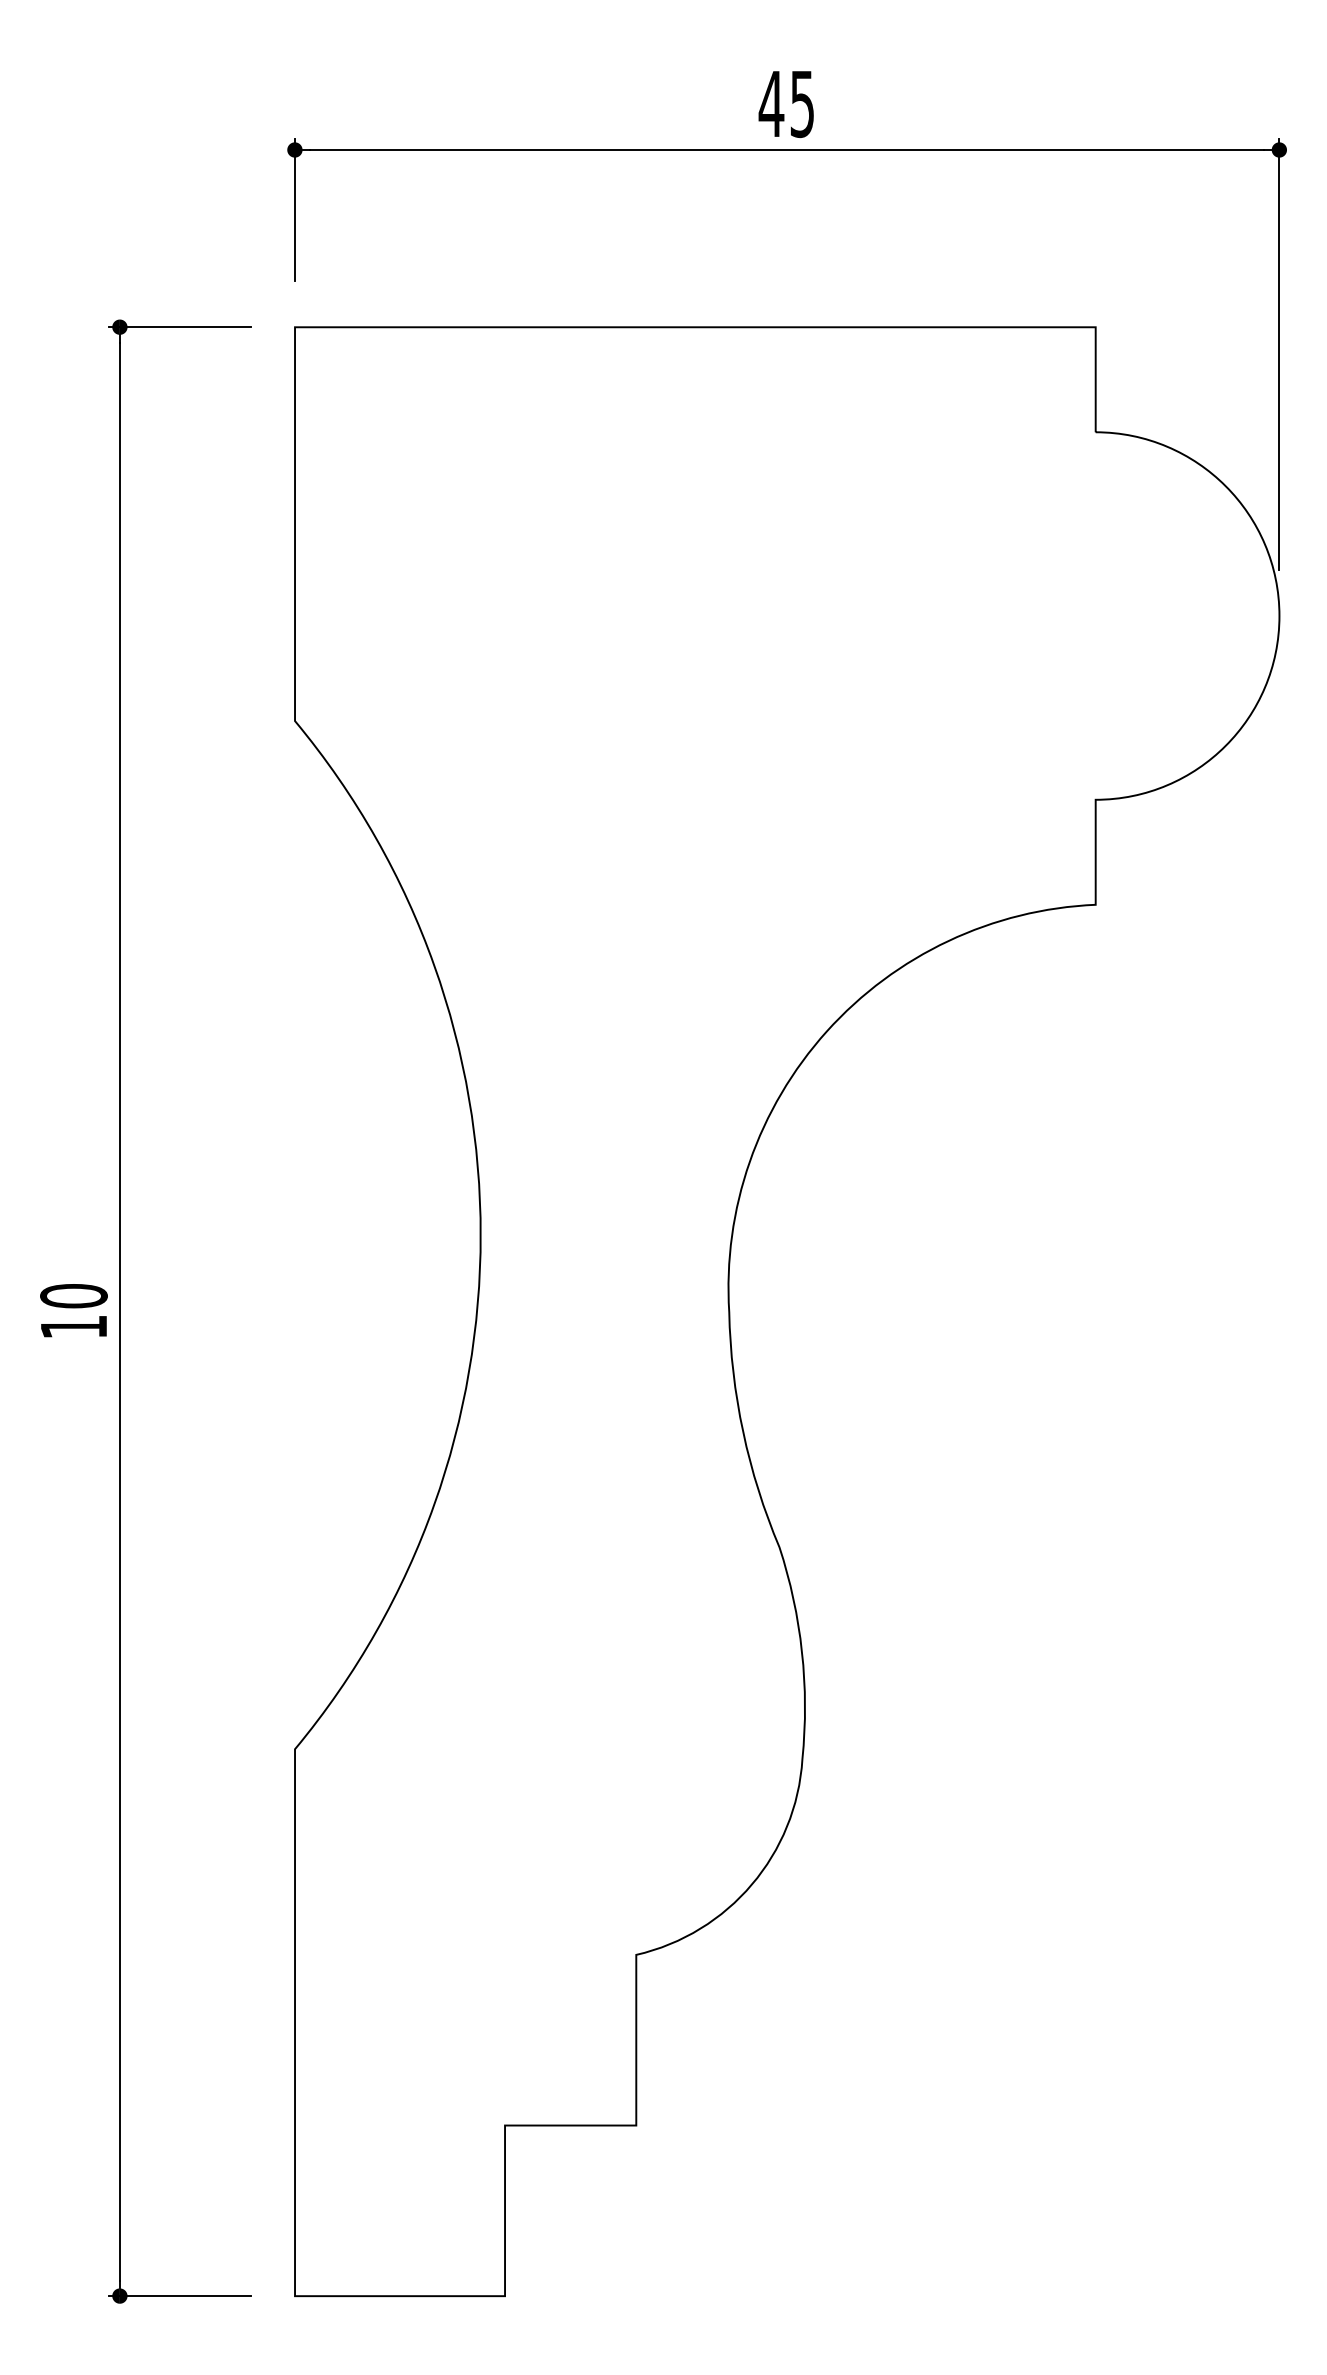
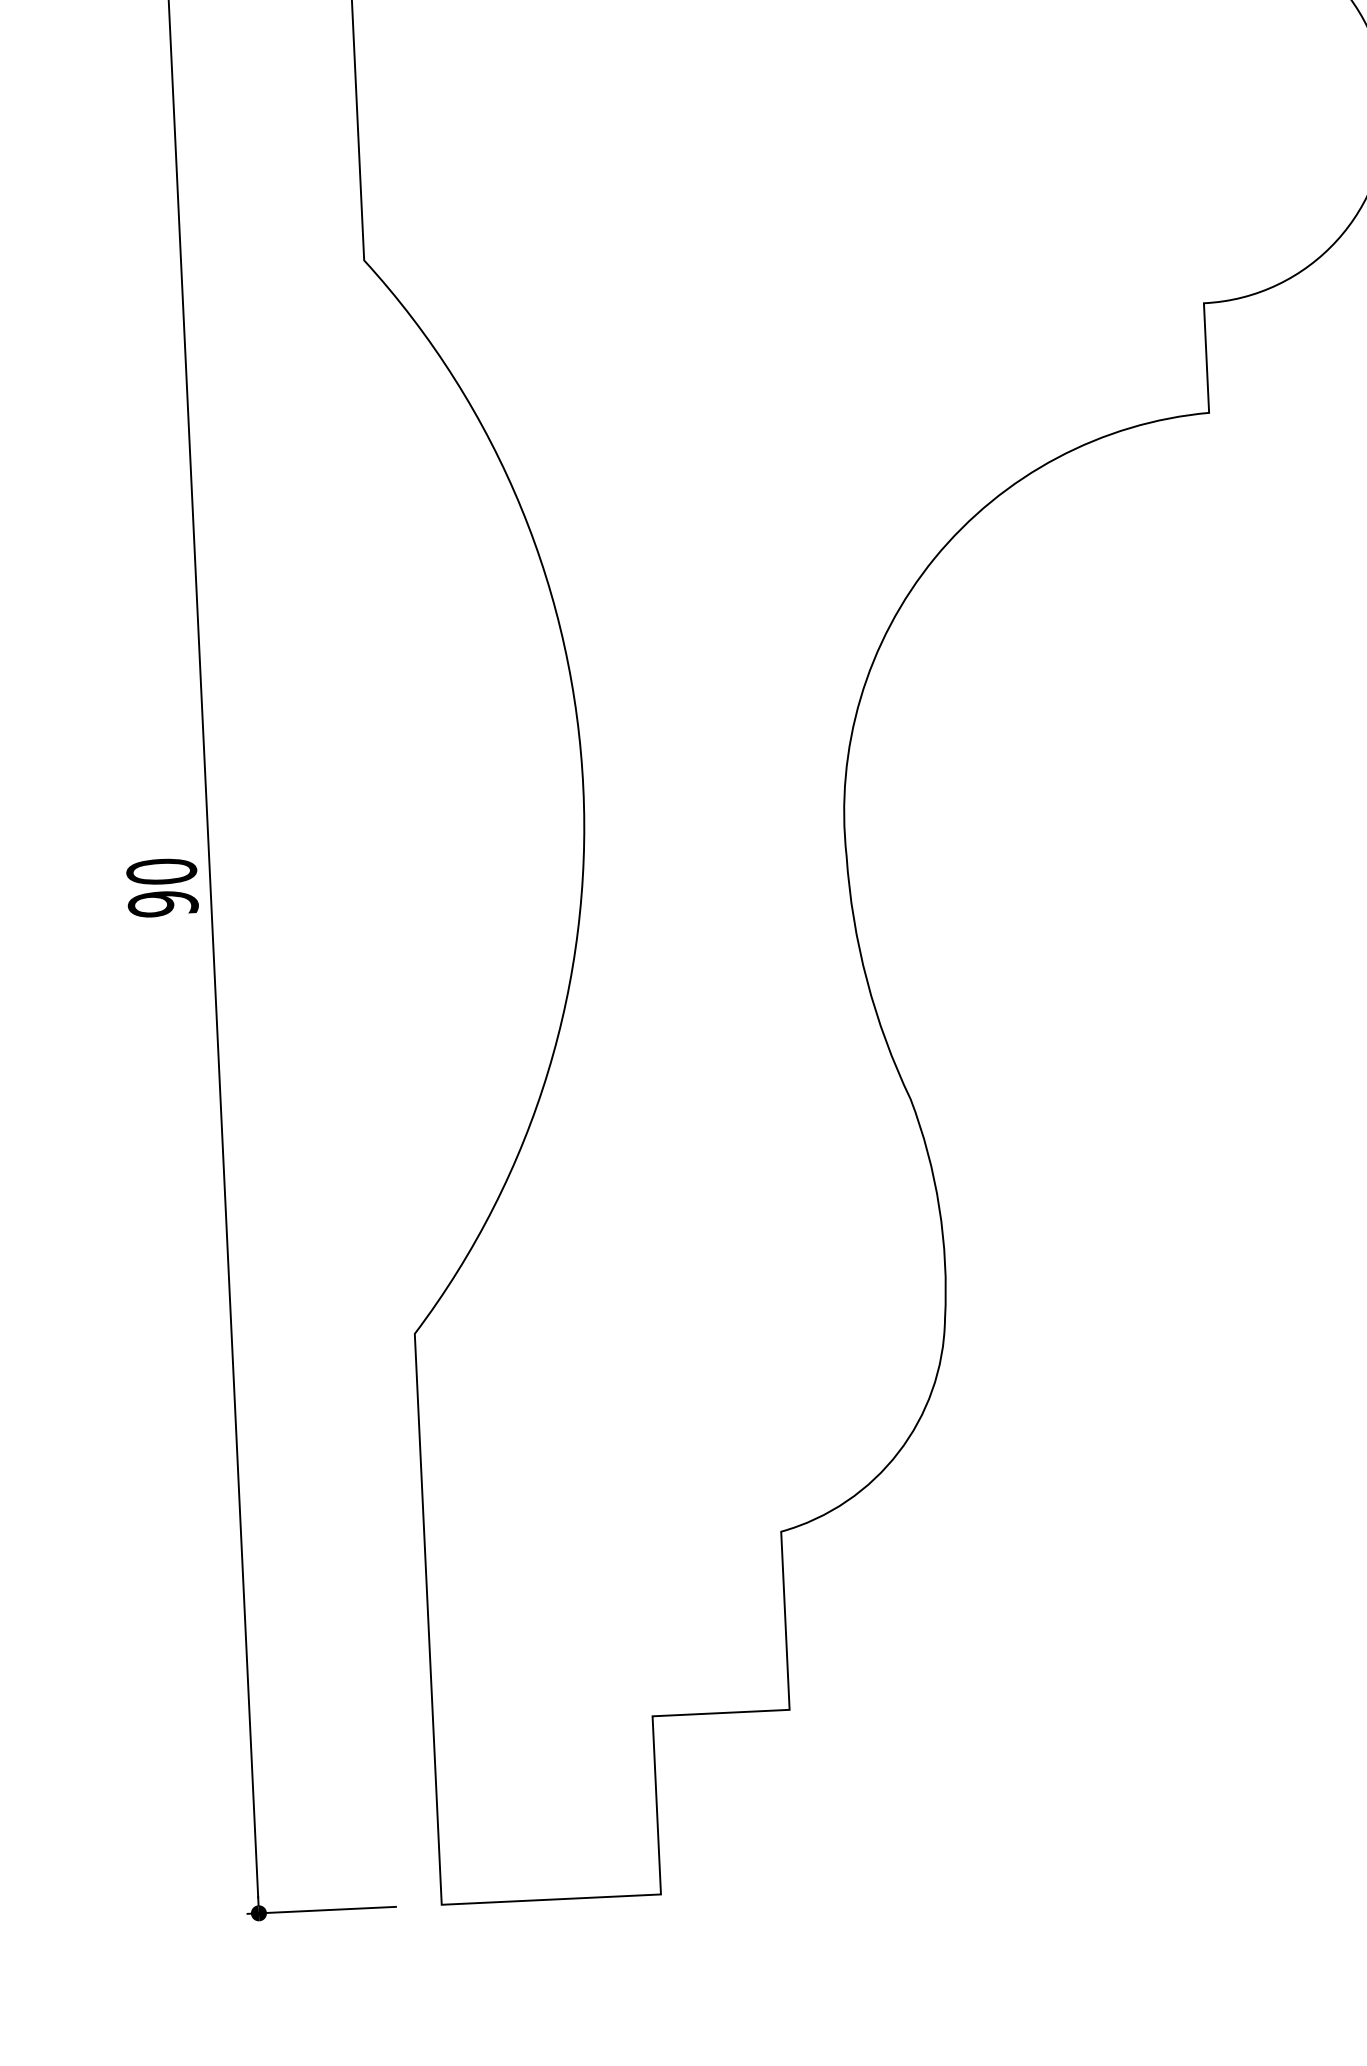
text: (73, 1327) -> (162, 904), 10 -> 90

